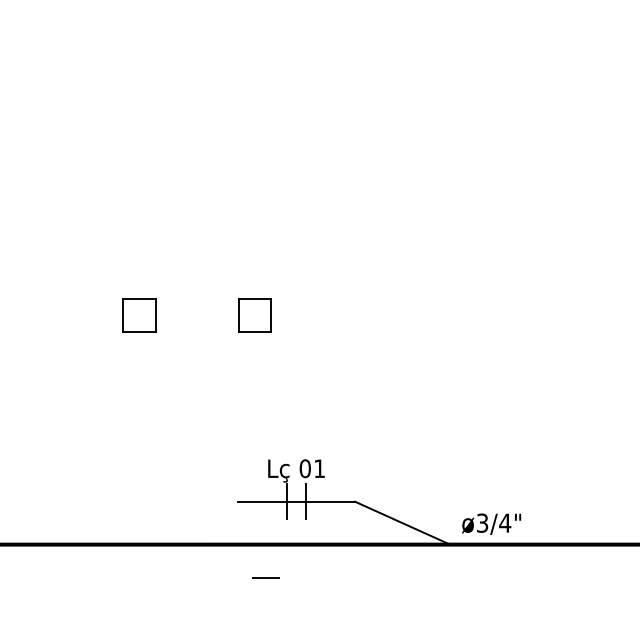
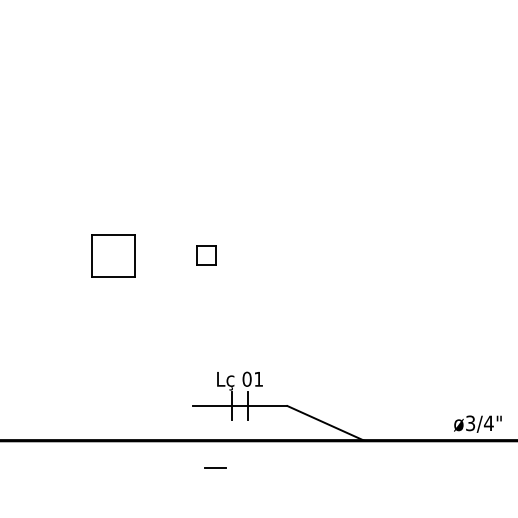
part: (139, 315) -> (112, 255), size x1.6
part: (254, 315) -> (206, 255), size x0.7
text: (491, 523) -> (477, 423), moved

